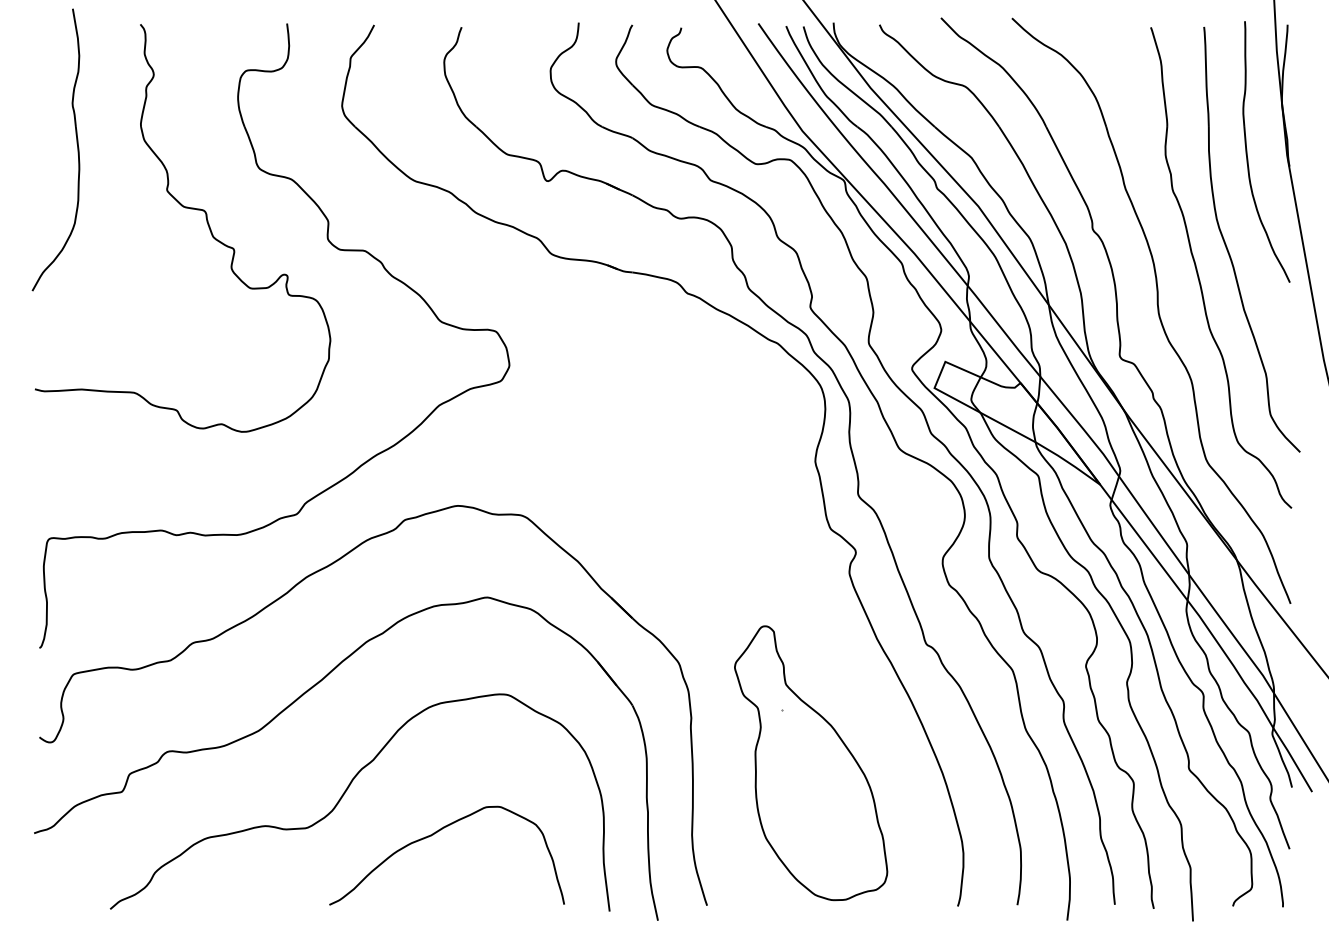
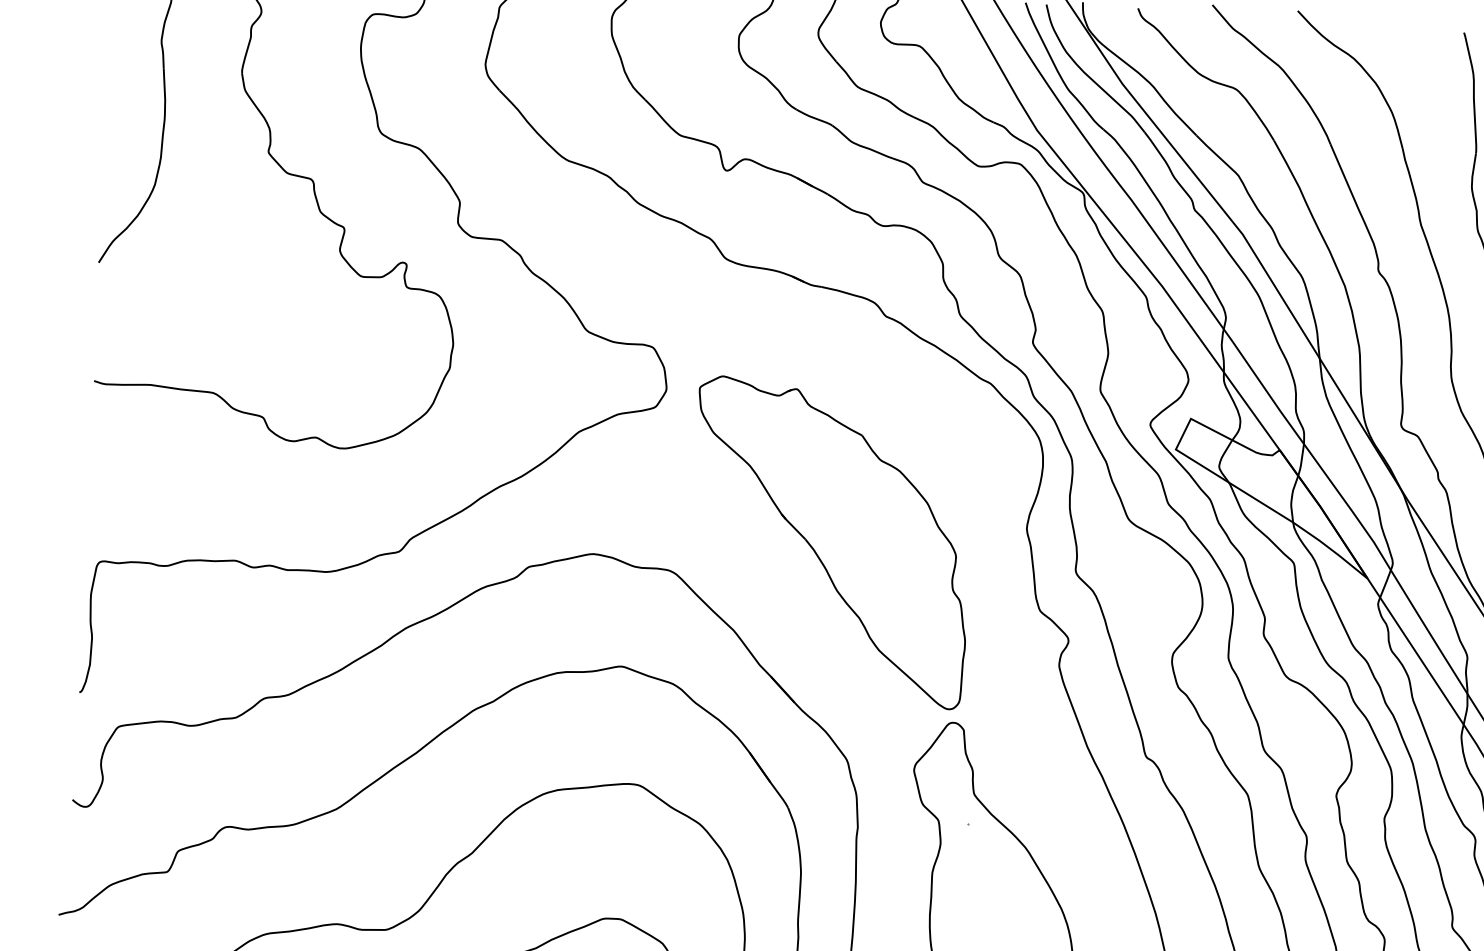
part: (653, 483) -> (830, 542), added

